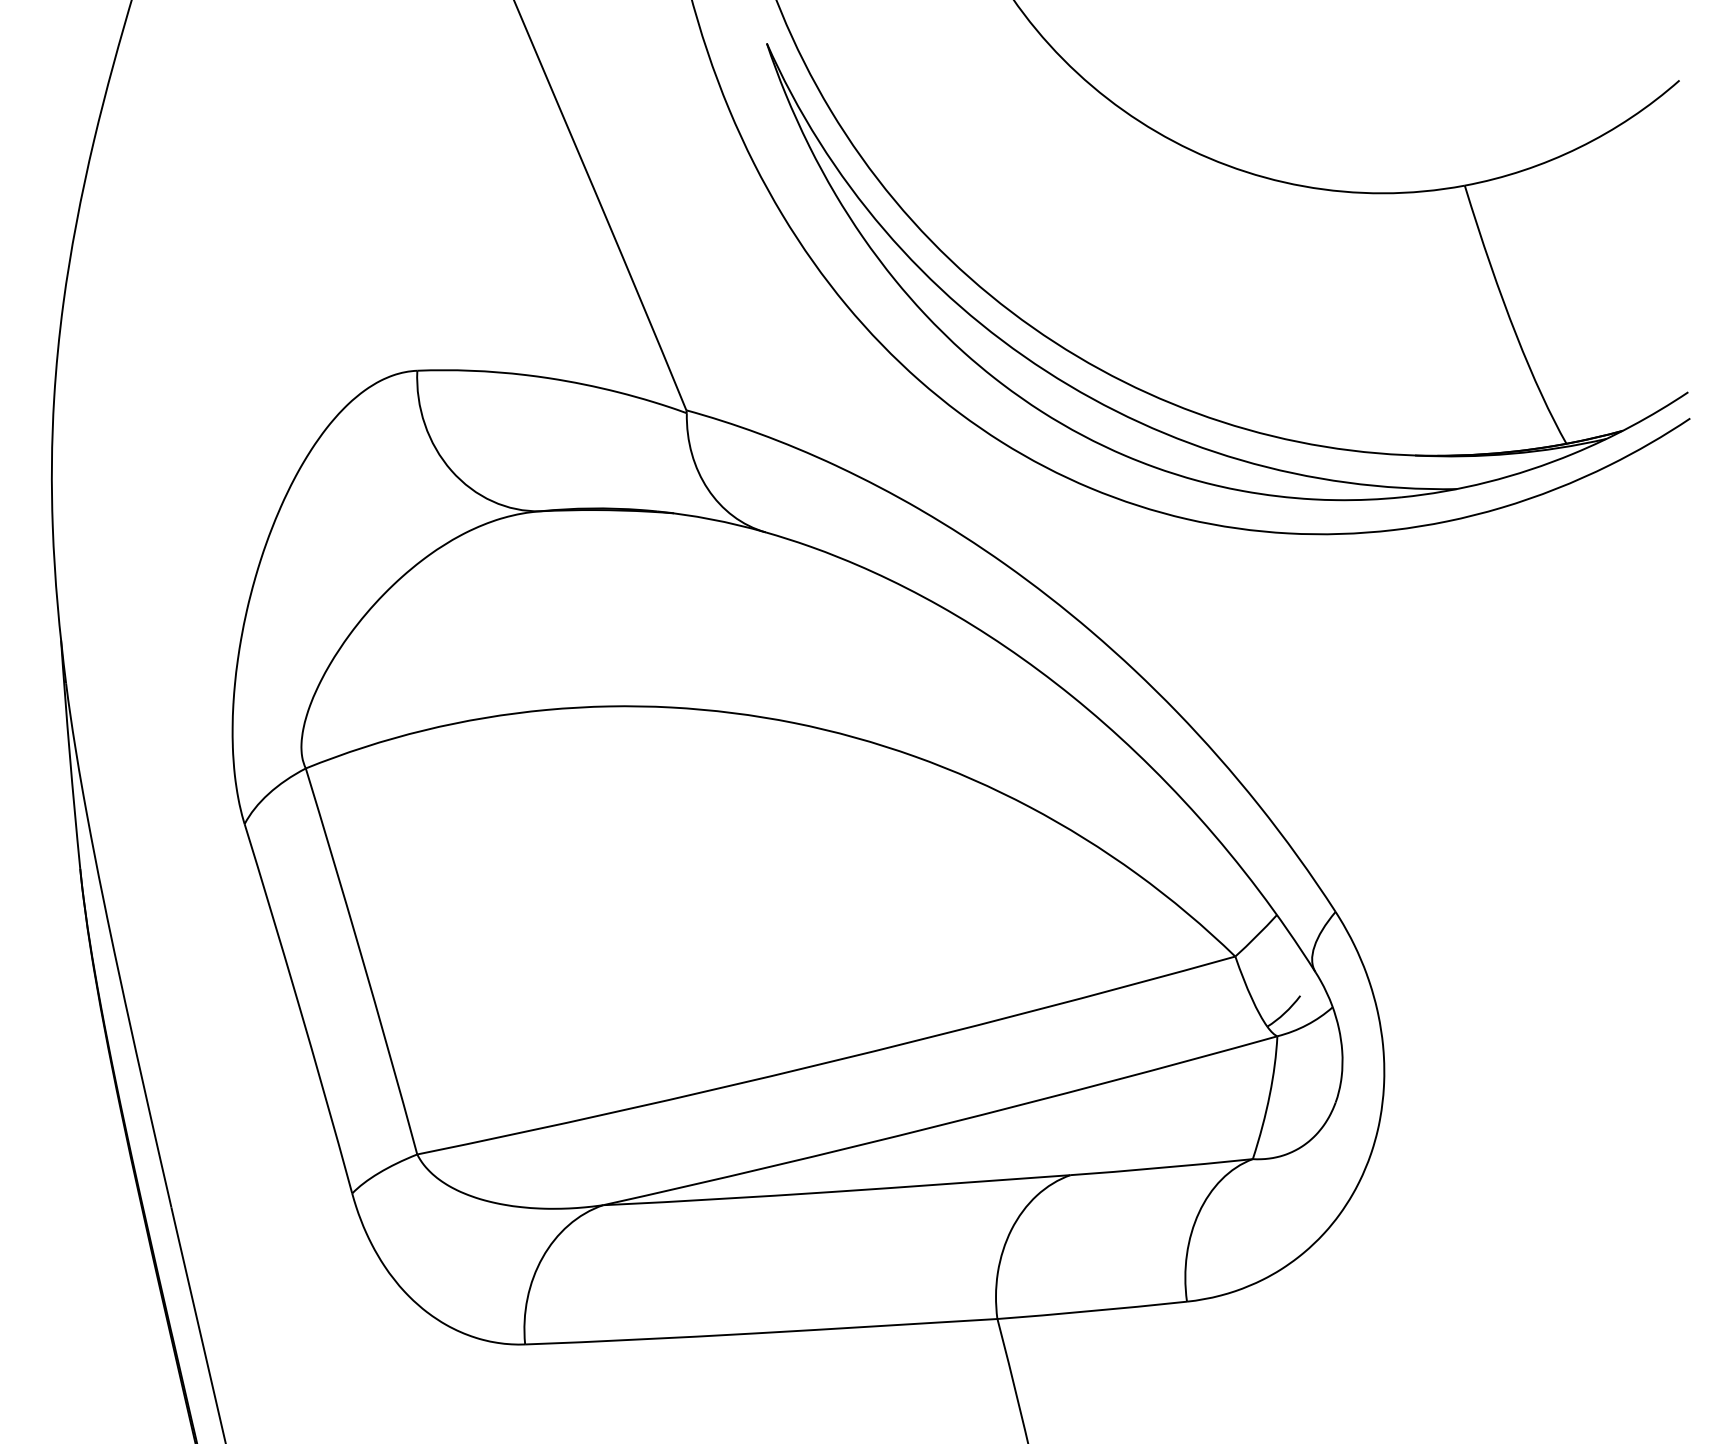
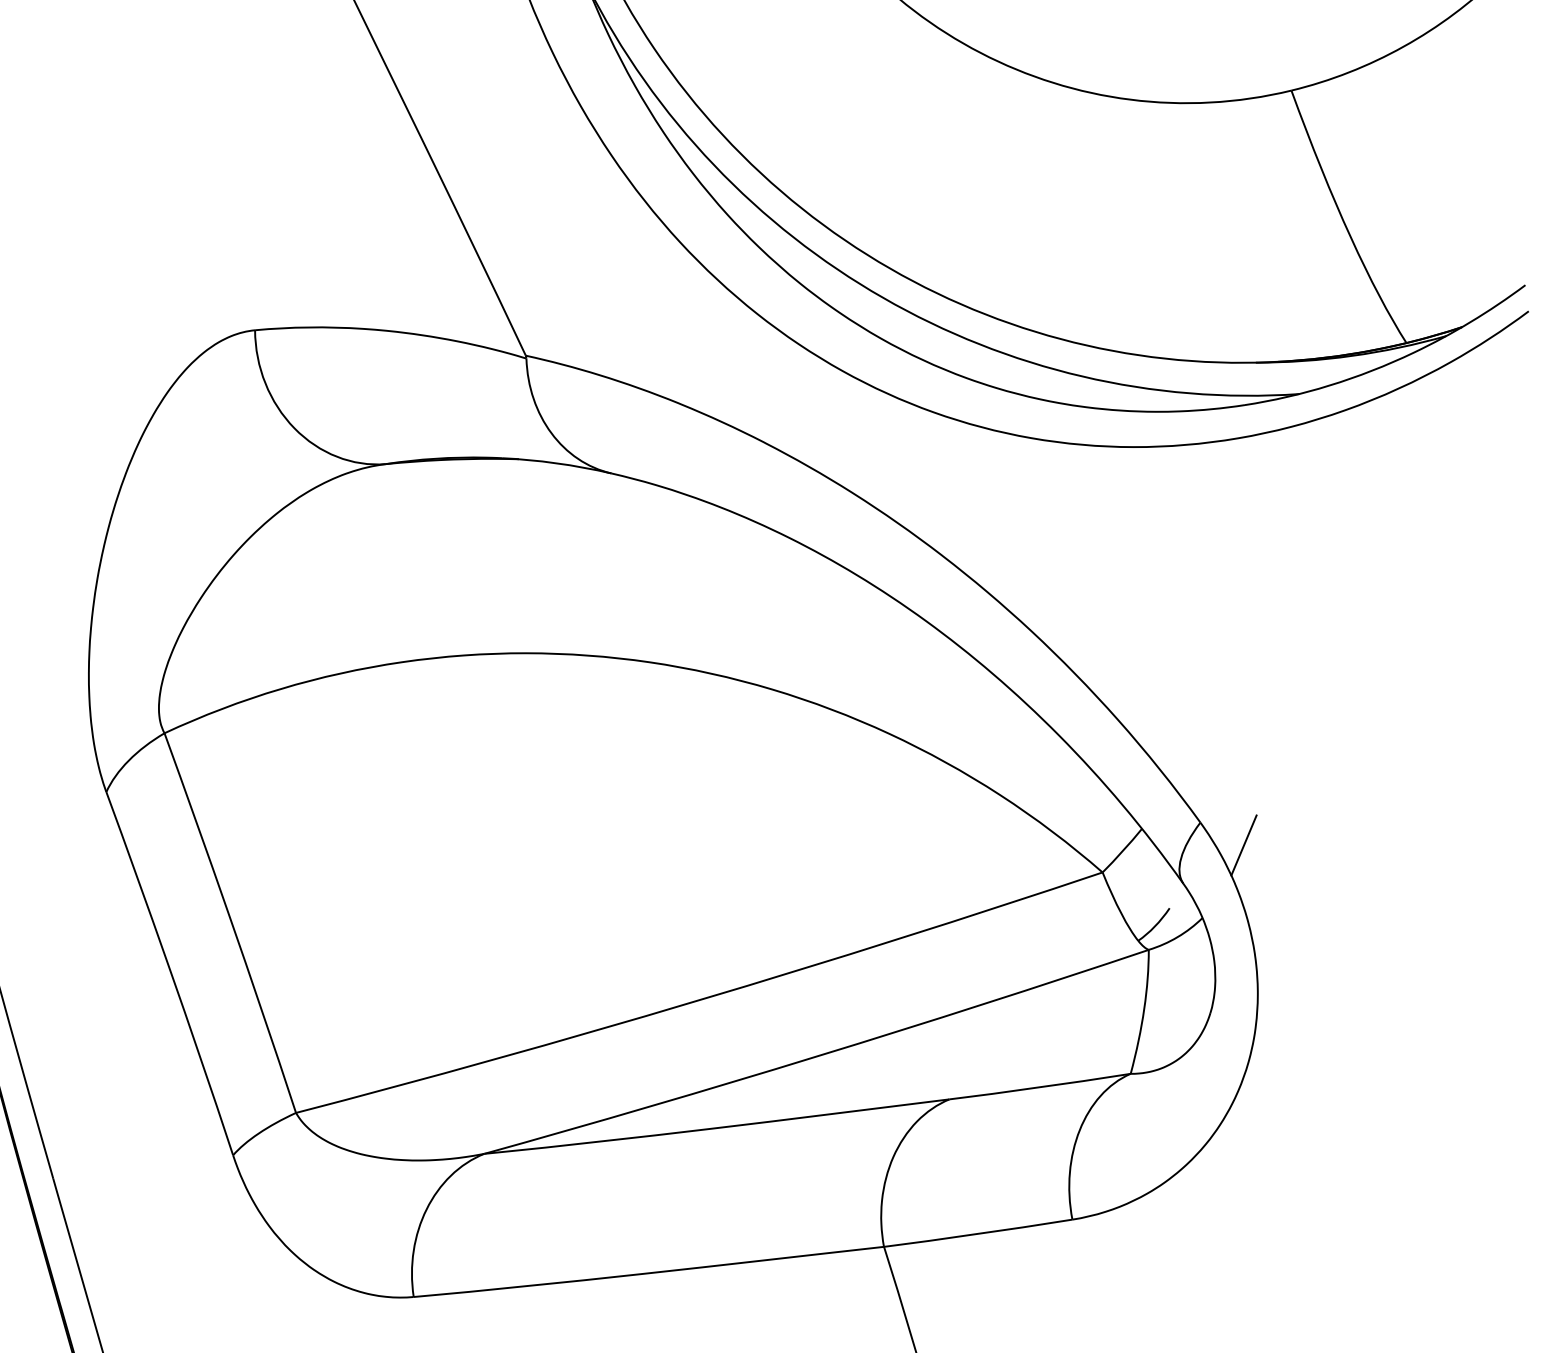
line: (1377, 936) -> (1243, 844), added

